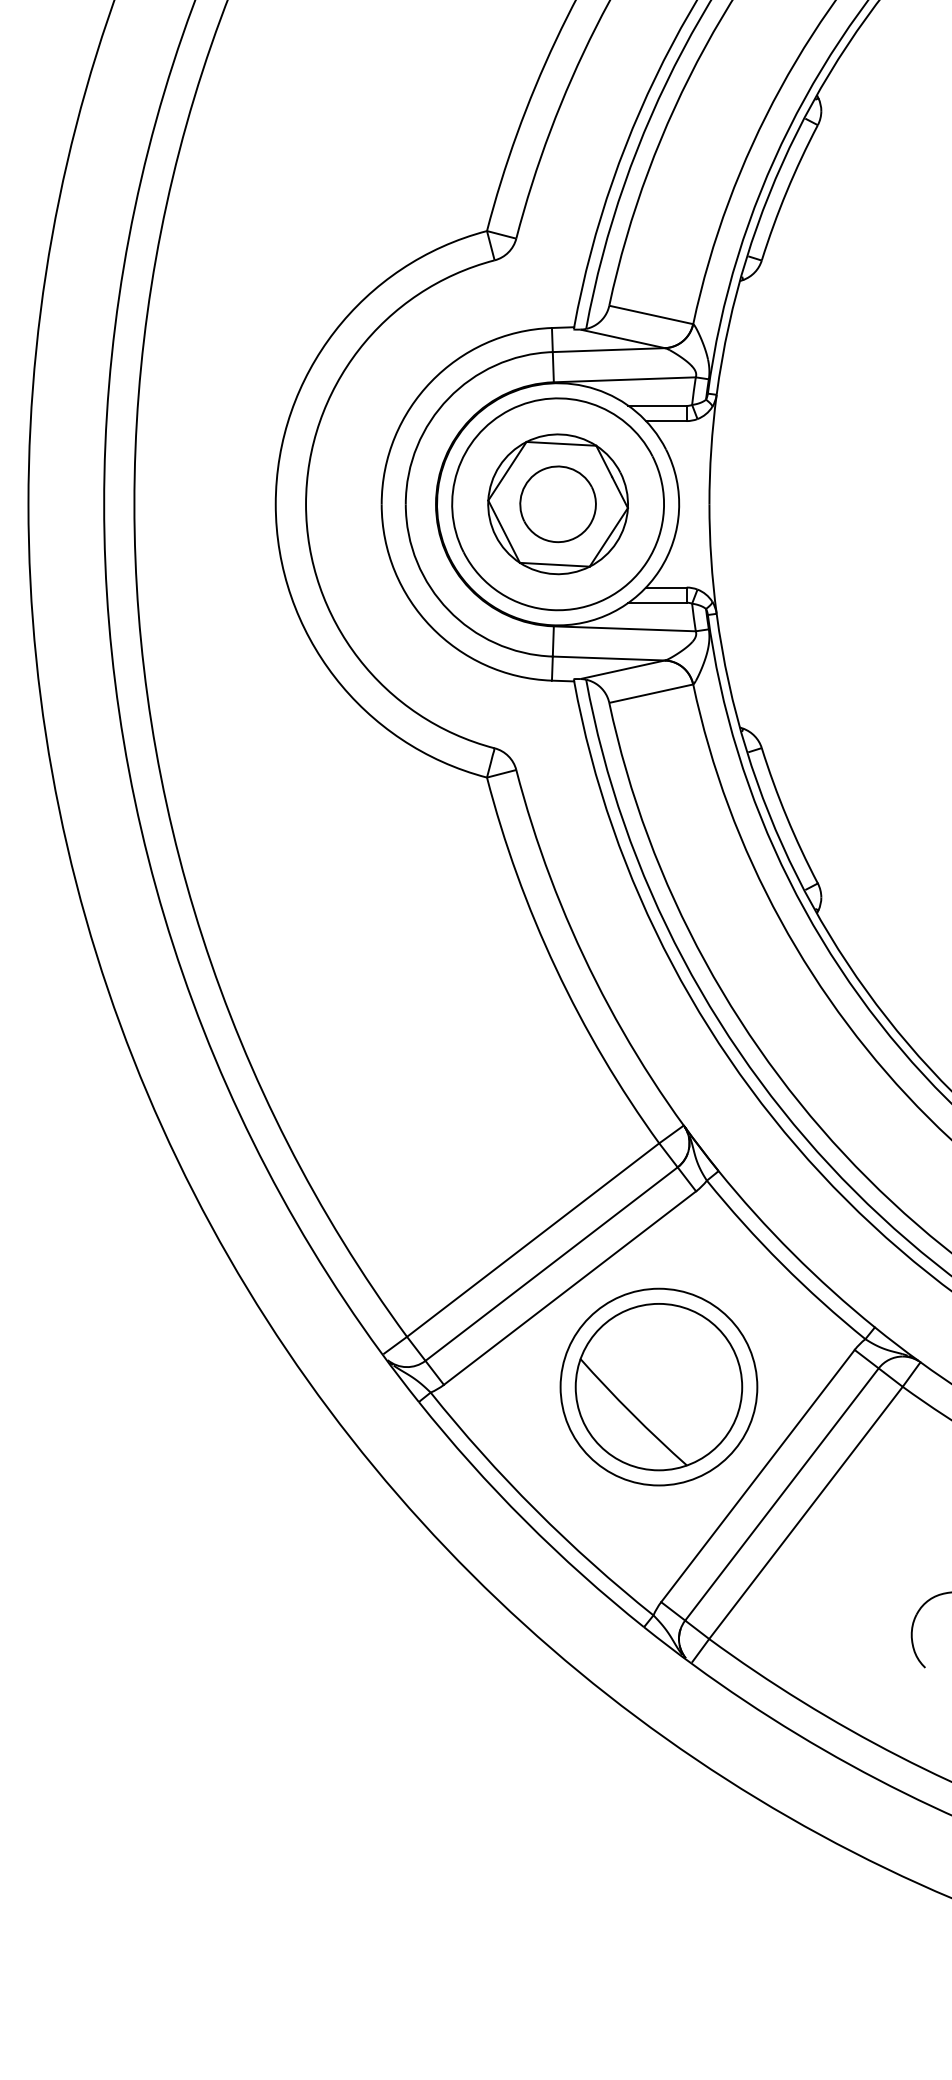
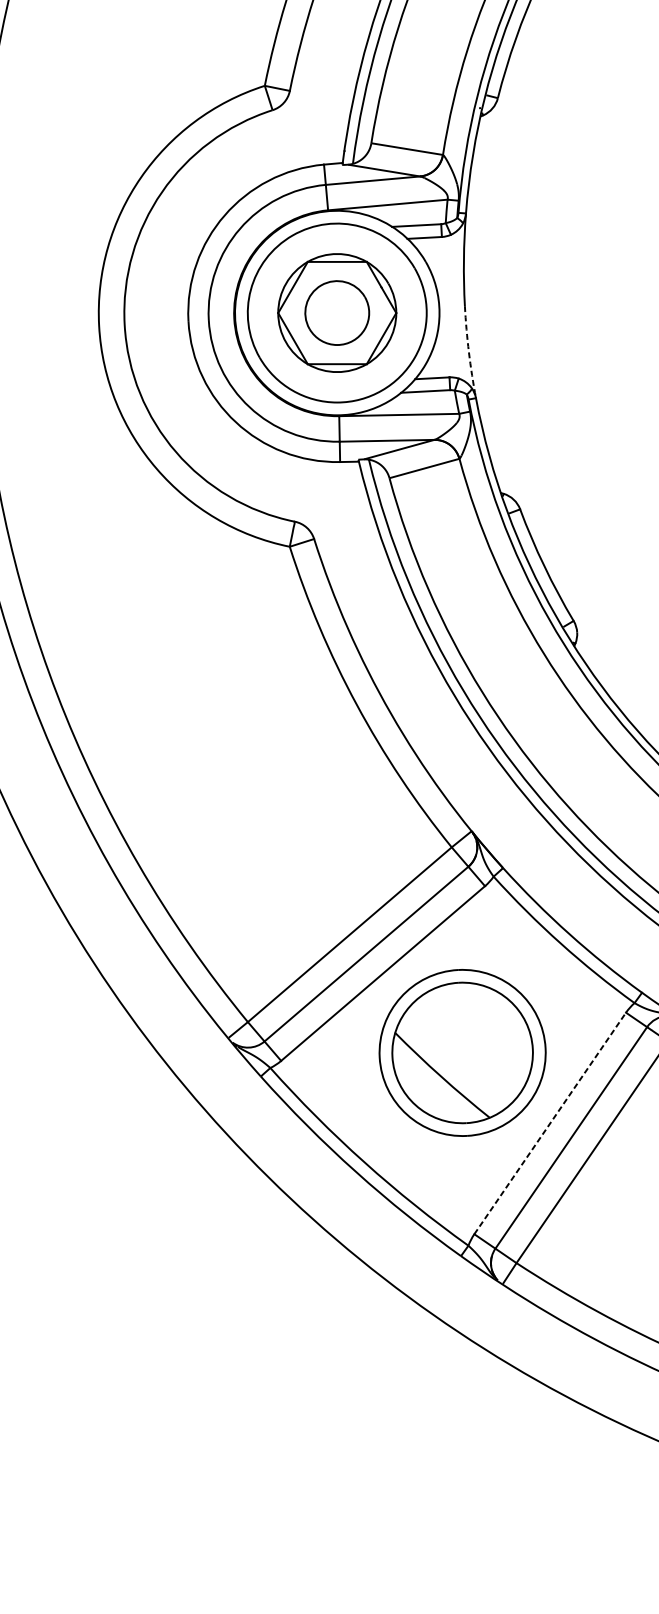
arc: (711, 559) -> (469, 352), solid -> dashed
line: (757, 1476) -> (549, 1123), solid -> dashed

